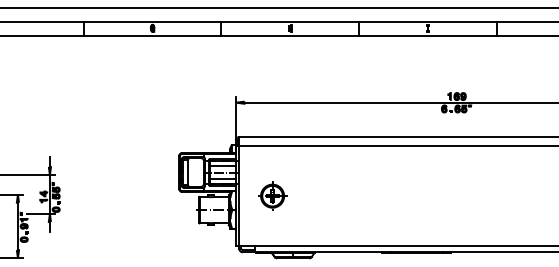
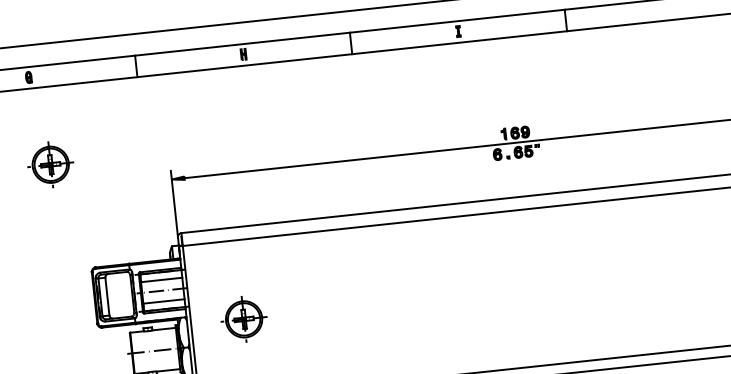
part: (160, 84) -> (50, 163), added

